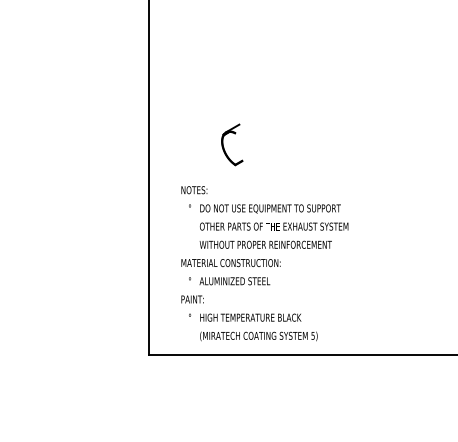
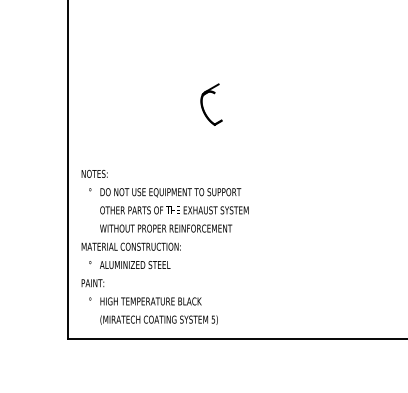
part: (224, 147) -> (203, 107), moved
text: (264, 263) -> (164, 247), moved

